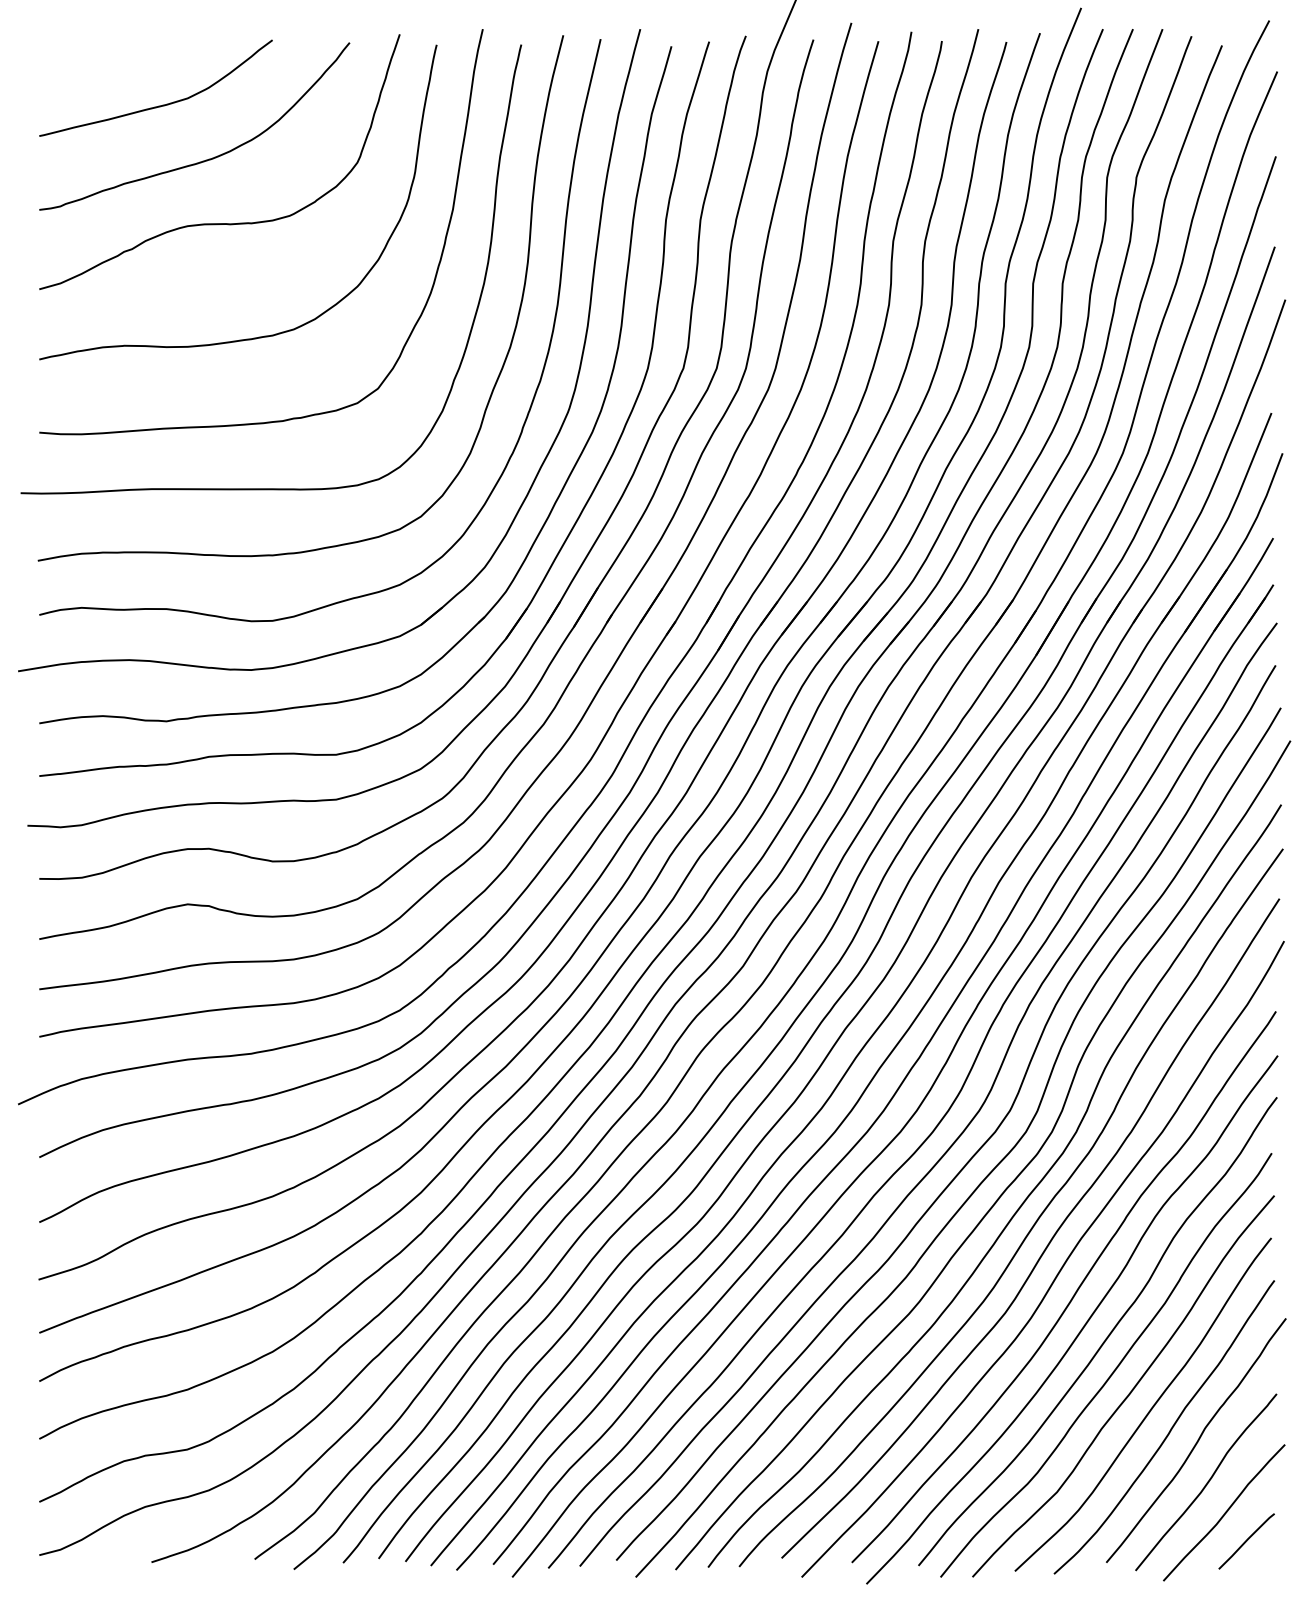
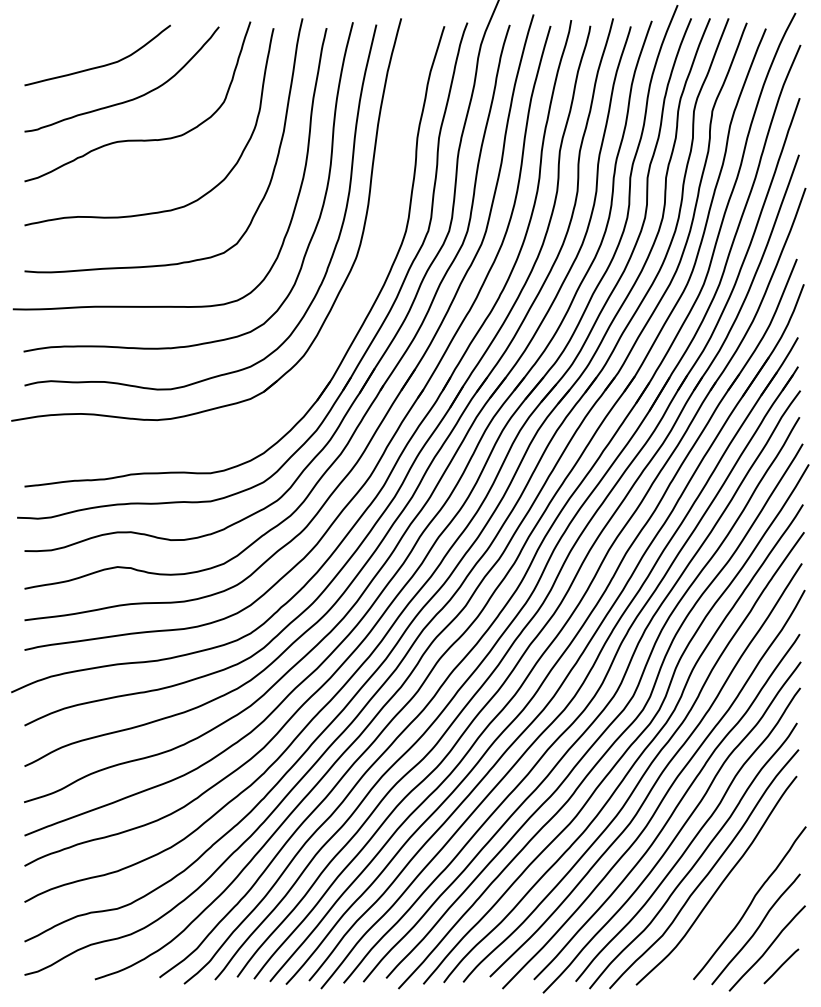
part: (560, 488) -> (351, 306), removed
curve: (1168, 1429) -> (732, 896), removed

